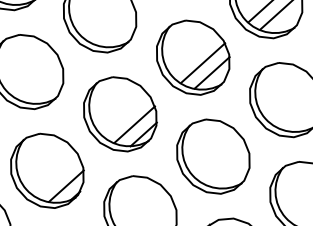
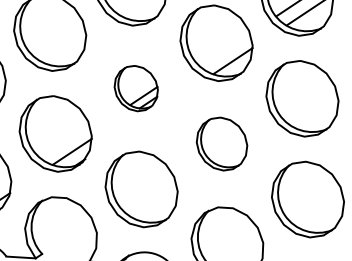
line: (202, 62) -> (225, 49), removed
part: (120, 114) -> (136, 88), size x0.6
part: (212, 156) -> (221, 143), size x0.7

